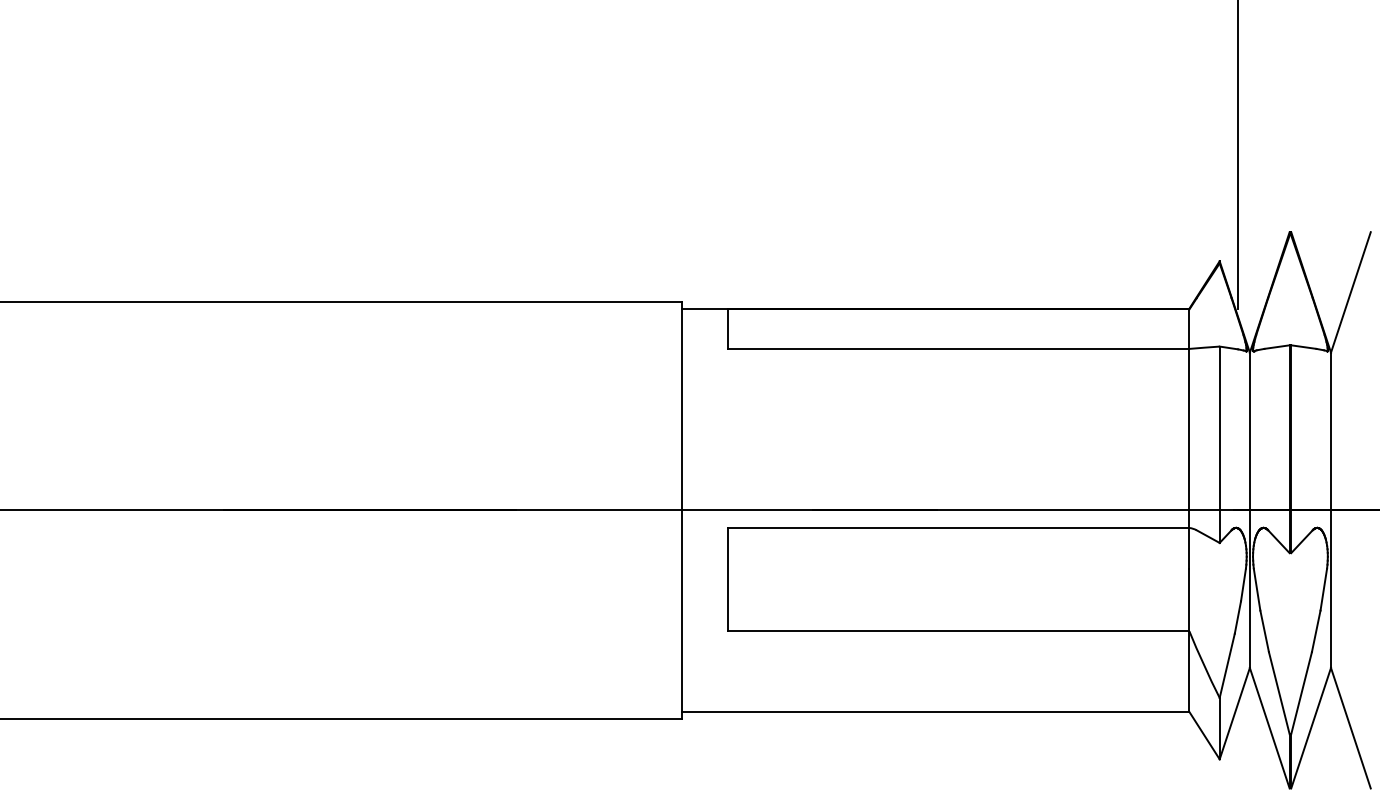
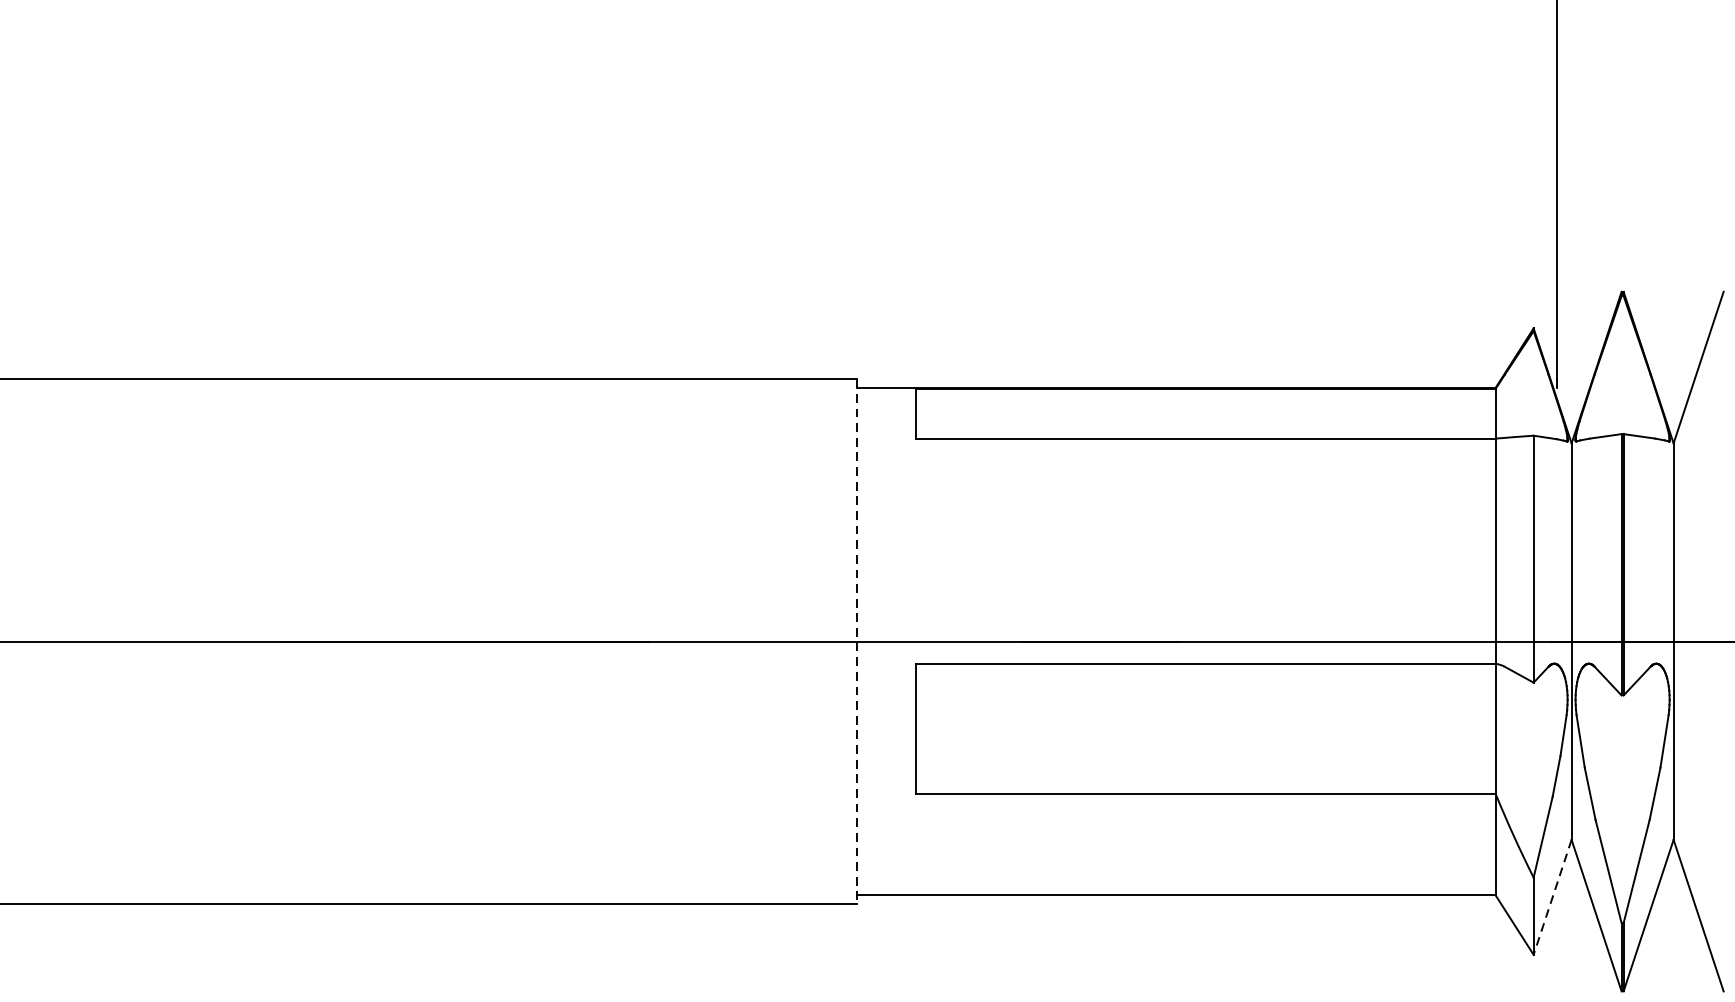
line: (681, 510) -> (856, 641), solid -> dashed
line: (1234, 714) -> (1552, 898), solid -> dashed

